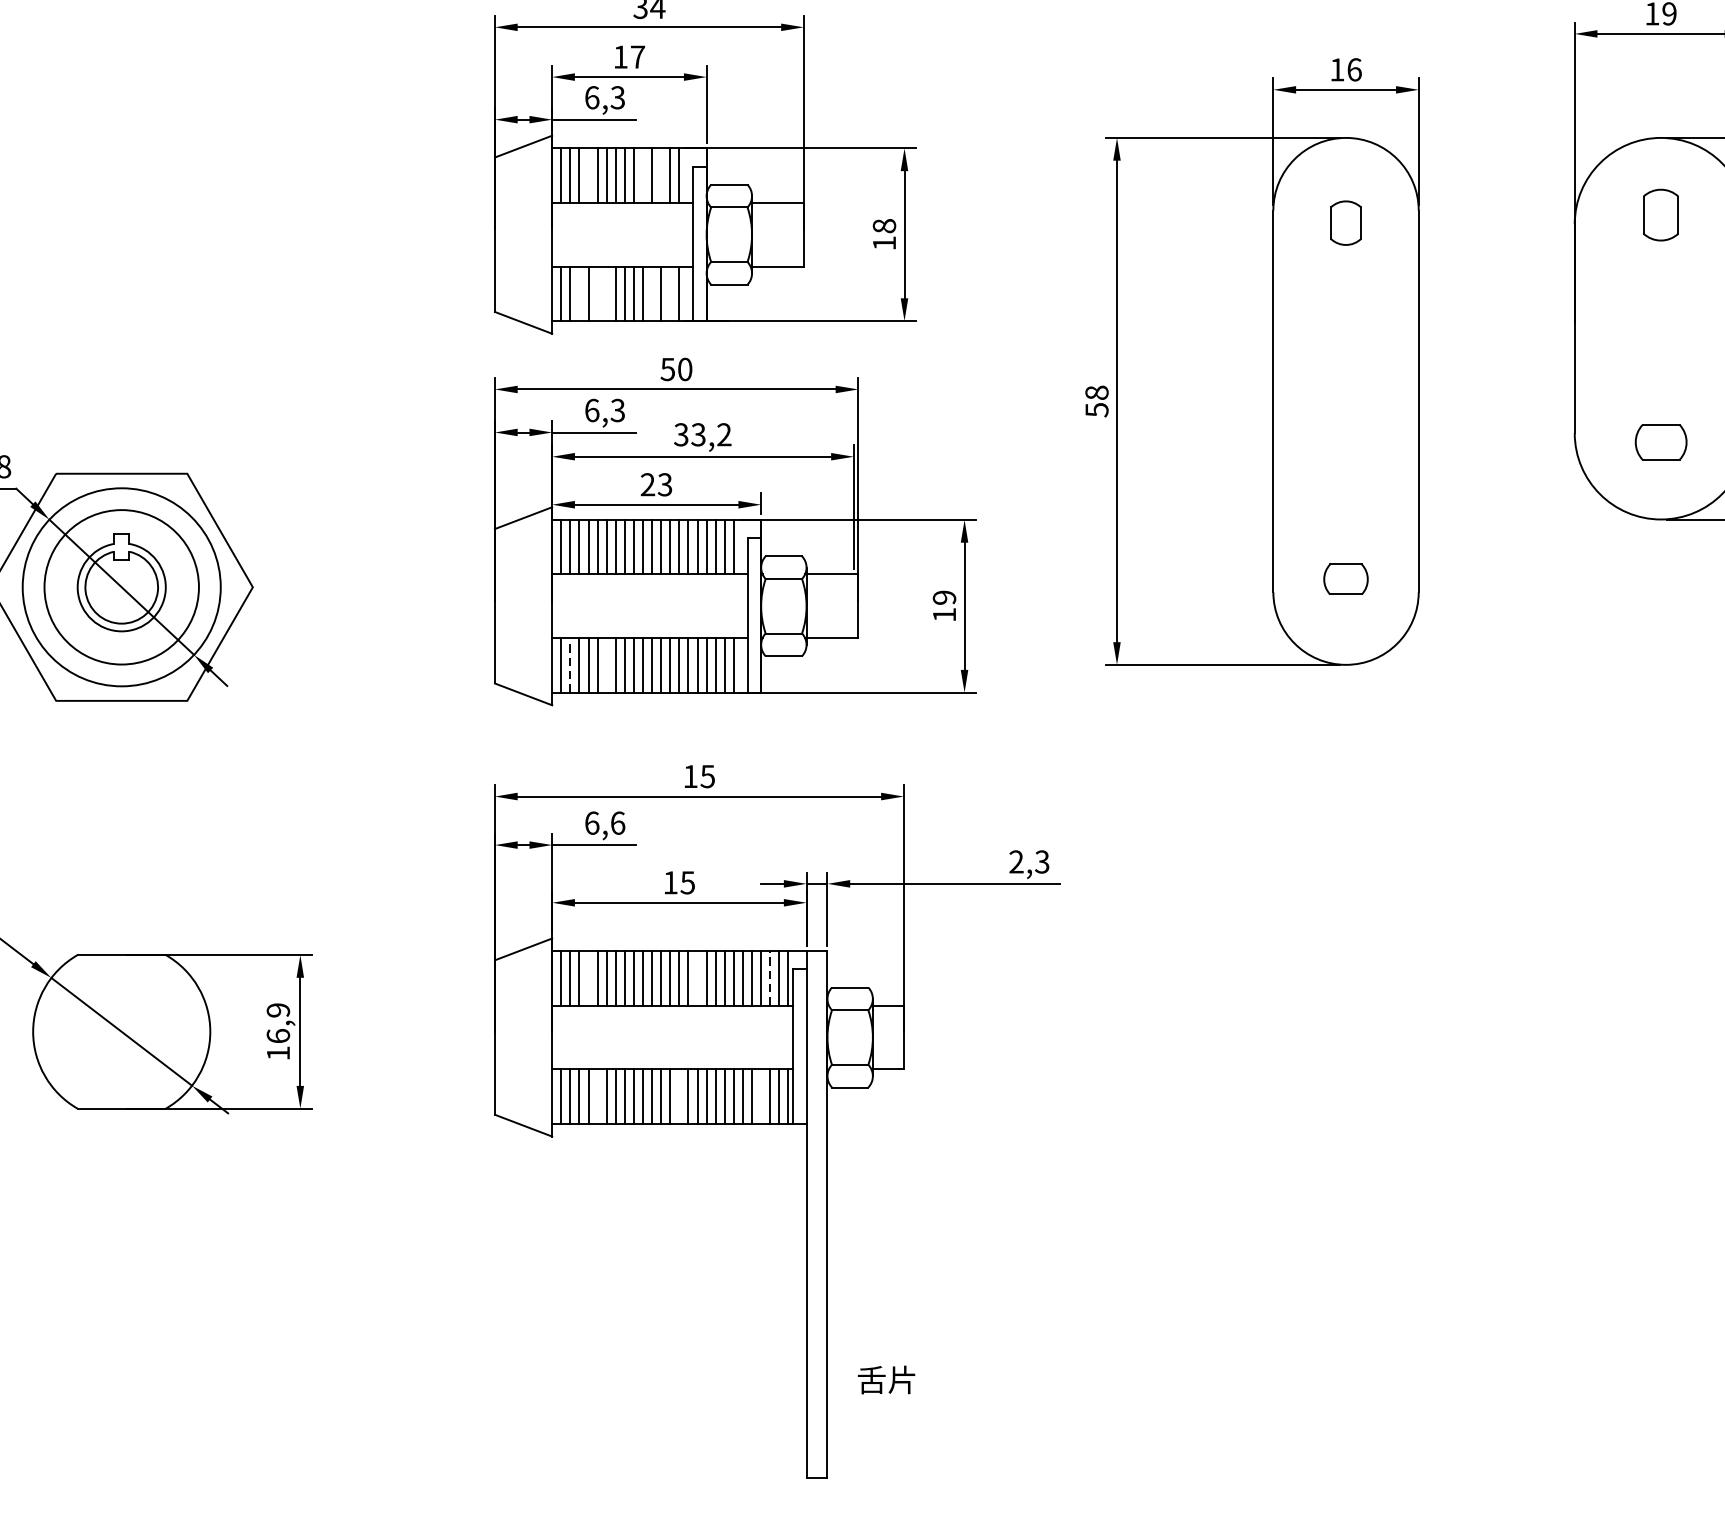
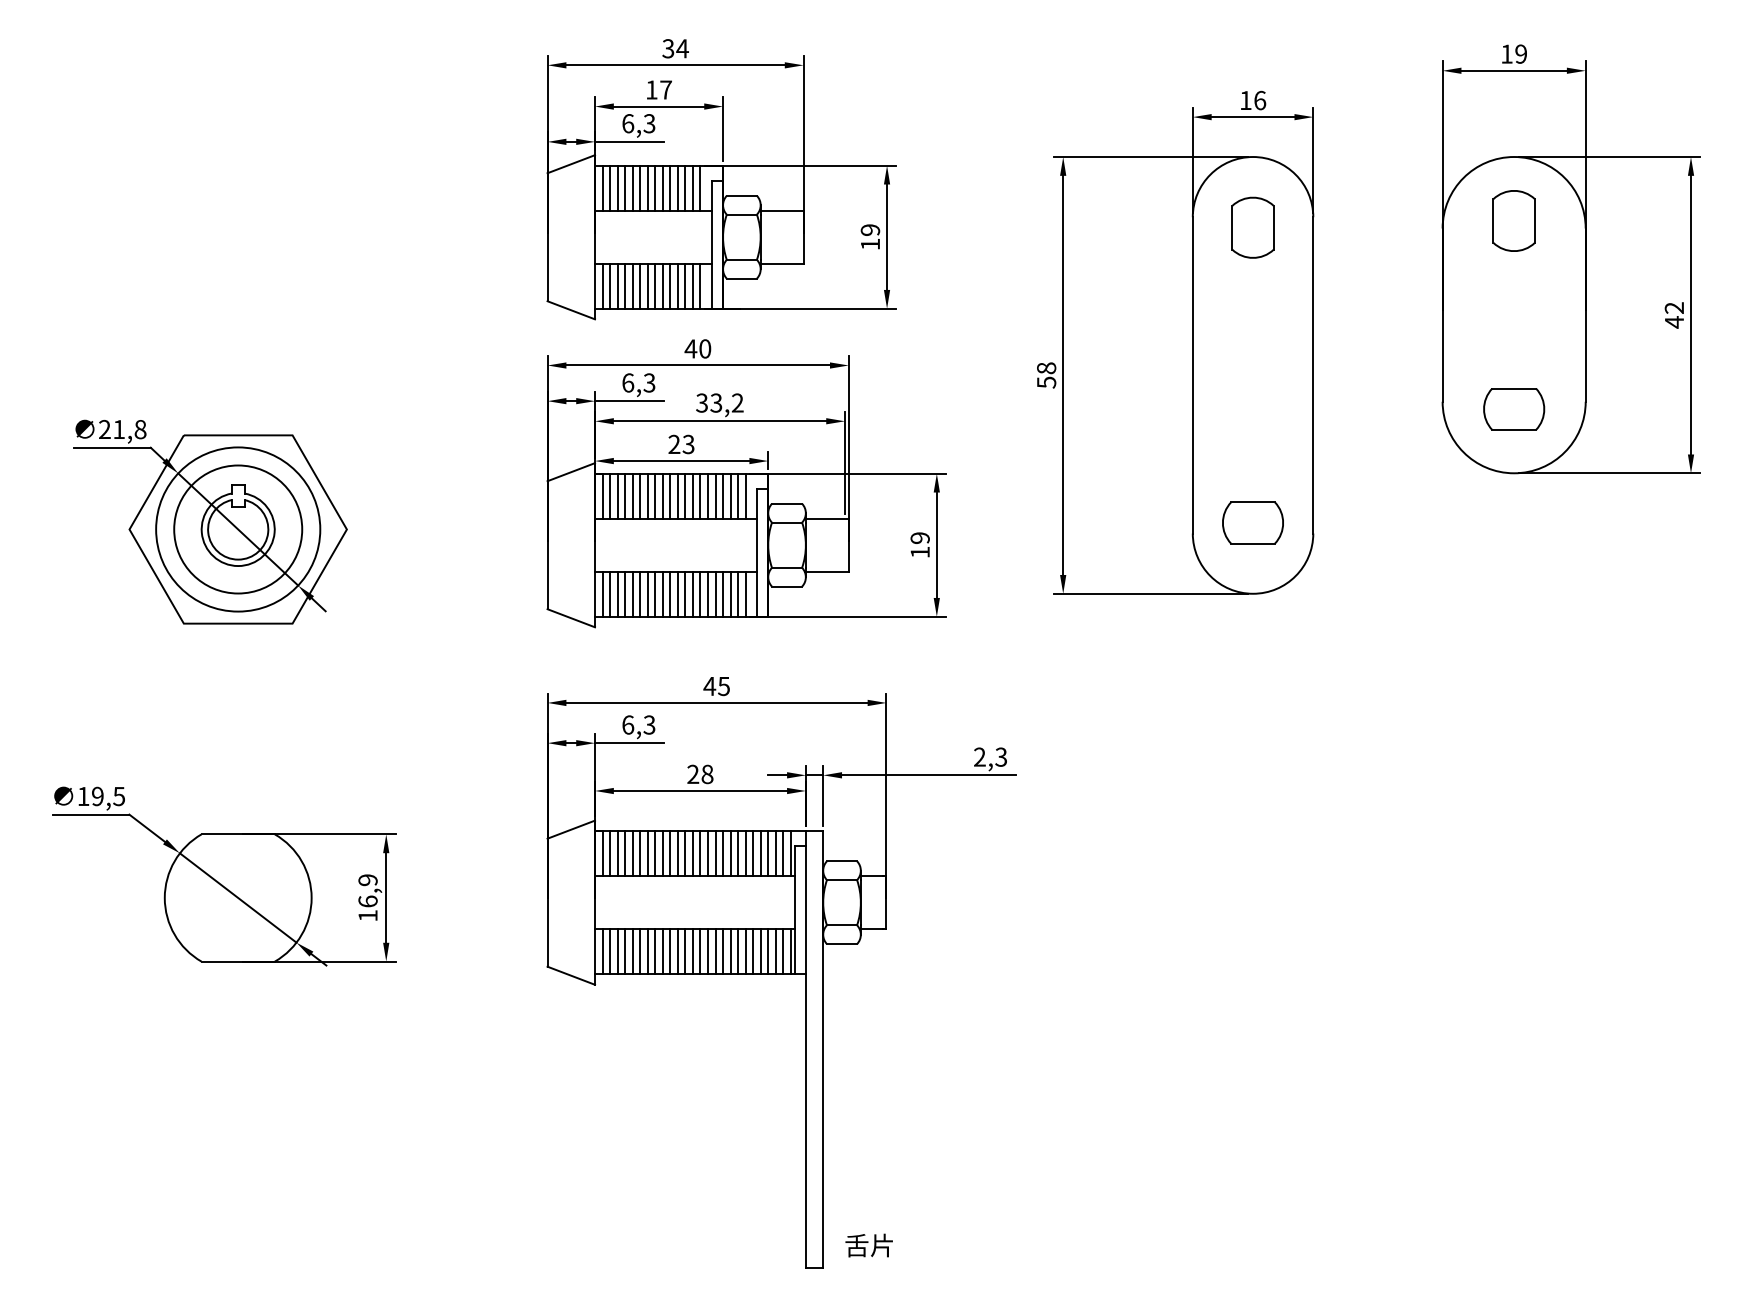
line: (588, 174) -> (625, 187), added
line: (643, 174) -> (670, 187), added
line: (661, 174) -> (685, 187), added
part: (1660, 214) -> (1513, 220), size x1.43
part: (1345, 222) -> (1252, 227), size x1.67
text: (884, 225) -> (870, 229), 18 -> 19
line: (579, 292) -> (617, 285), added
line: (597, 292) -> (632, 285), added
line: (607, 292) -> (640, 285), added
line: (651, 292) -> (677, 285), added
line: (669, 292) -> (692, 285), added
text: (667, 368) -> (690, 348), 50 -> 40
part: (1661, 442) -> (1514, 409), size x1.43
part: (1345, 578) -> (1252, 522), size x1.67
line: (607, 664) -> (640, 593), added
line: (570, 665) -> (610, 594), dashed -> solid
text: (690, 776) -> (709, 686), 15 -> 45
text: (617, 822) -> (649, 724), 6,6 -> 6,3
text: (679, 881) -> (700, 773), 15 -> 28
line: (588, 978) -> (625, 853), added
line: (697, 978) -> (715, 853), added
line: (769, 978) -> (775, 853), dashed -> solid
line: (597, 1096) -> (632, 951), added
line: (679, 1096) -> (700, 951), added
line: (761, 1096) -> (768, 951), added
text: (885, 1379) -> (868, 1245), moved

